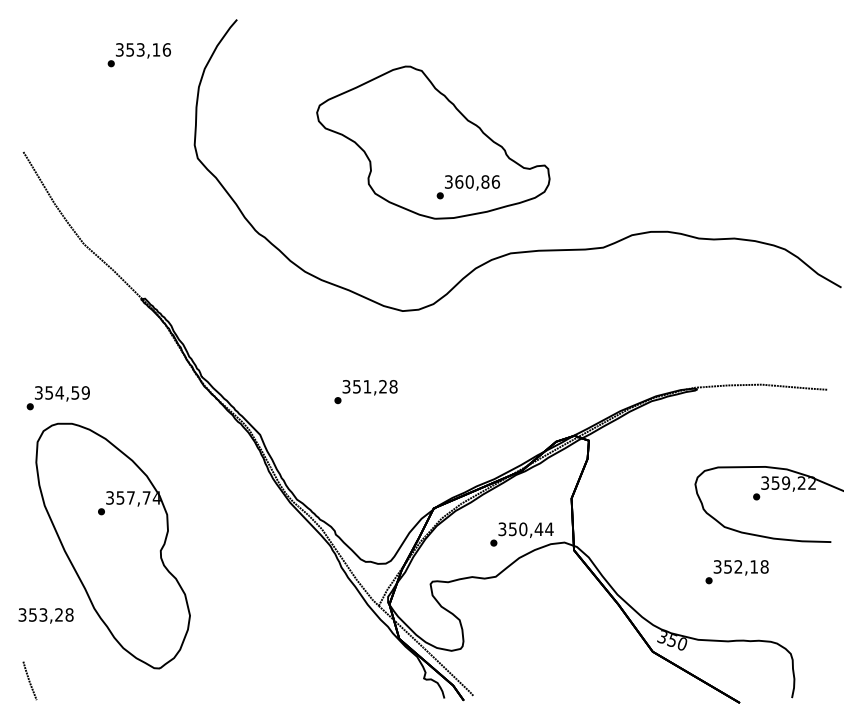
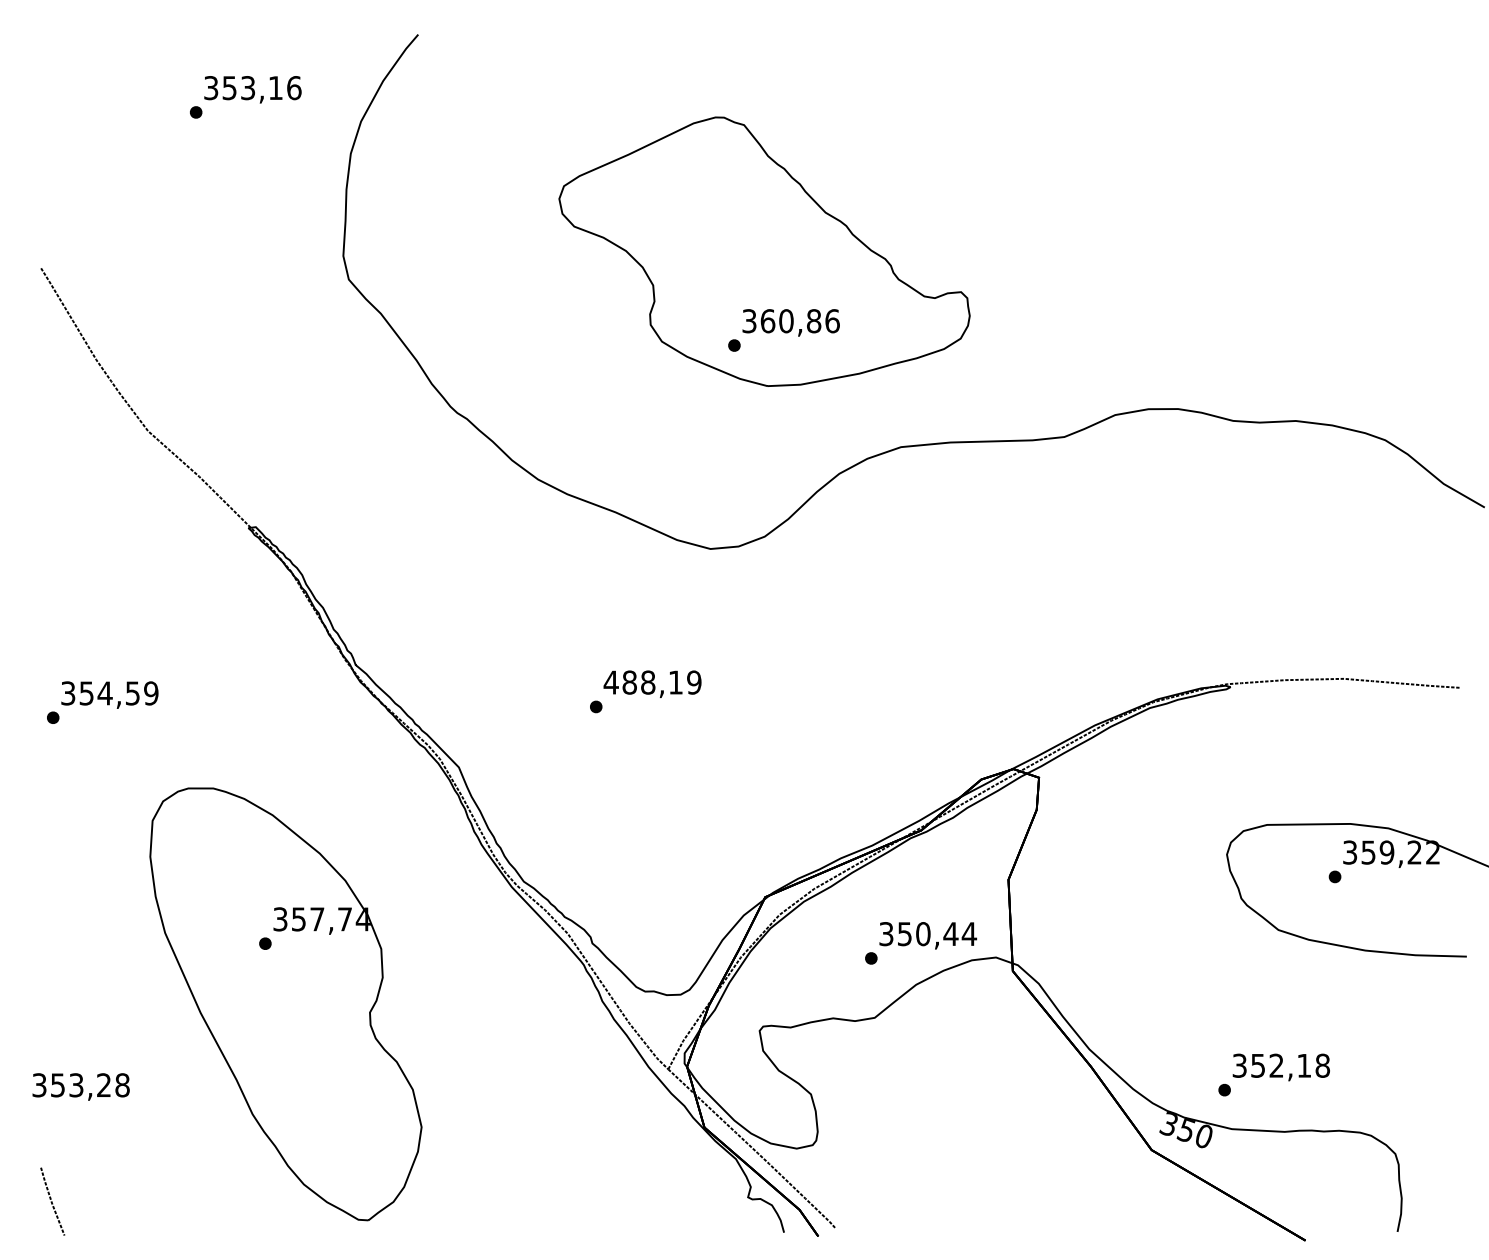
text: (467, 187) -> (782, 330), moved
text: (369, 386) -> (651, 682), 351,28 -> 488,19
part: (112, 545) -> (284, 1003), moved
text: (736, 572) -> (1273, 1075), moved

